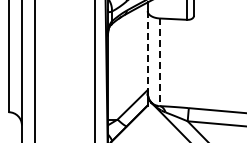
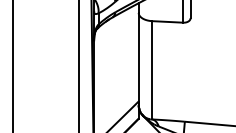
line: (147, 51) -> (138, 58), dashed -> solid
line: (159, 62) -> (151, 70), dashed -> solid

